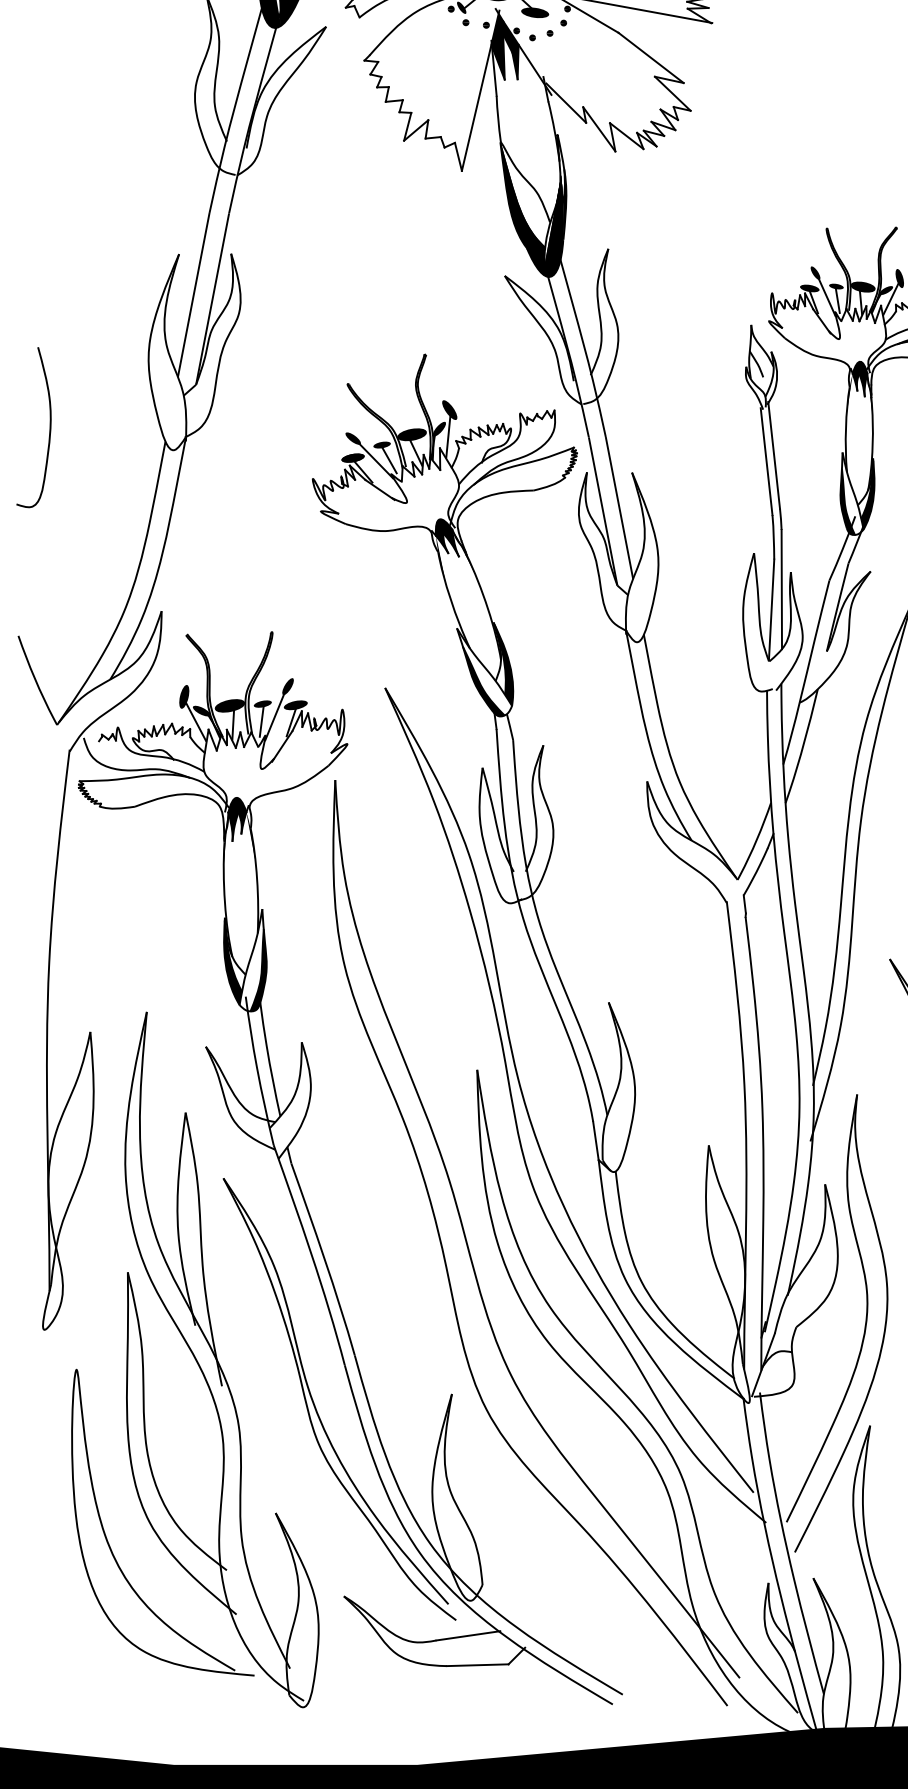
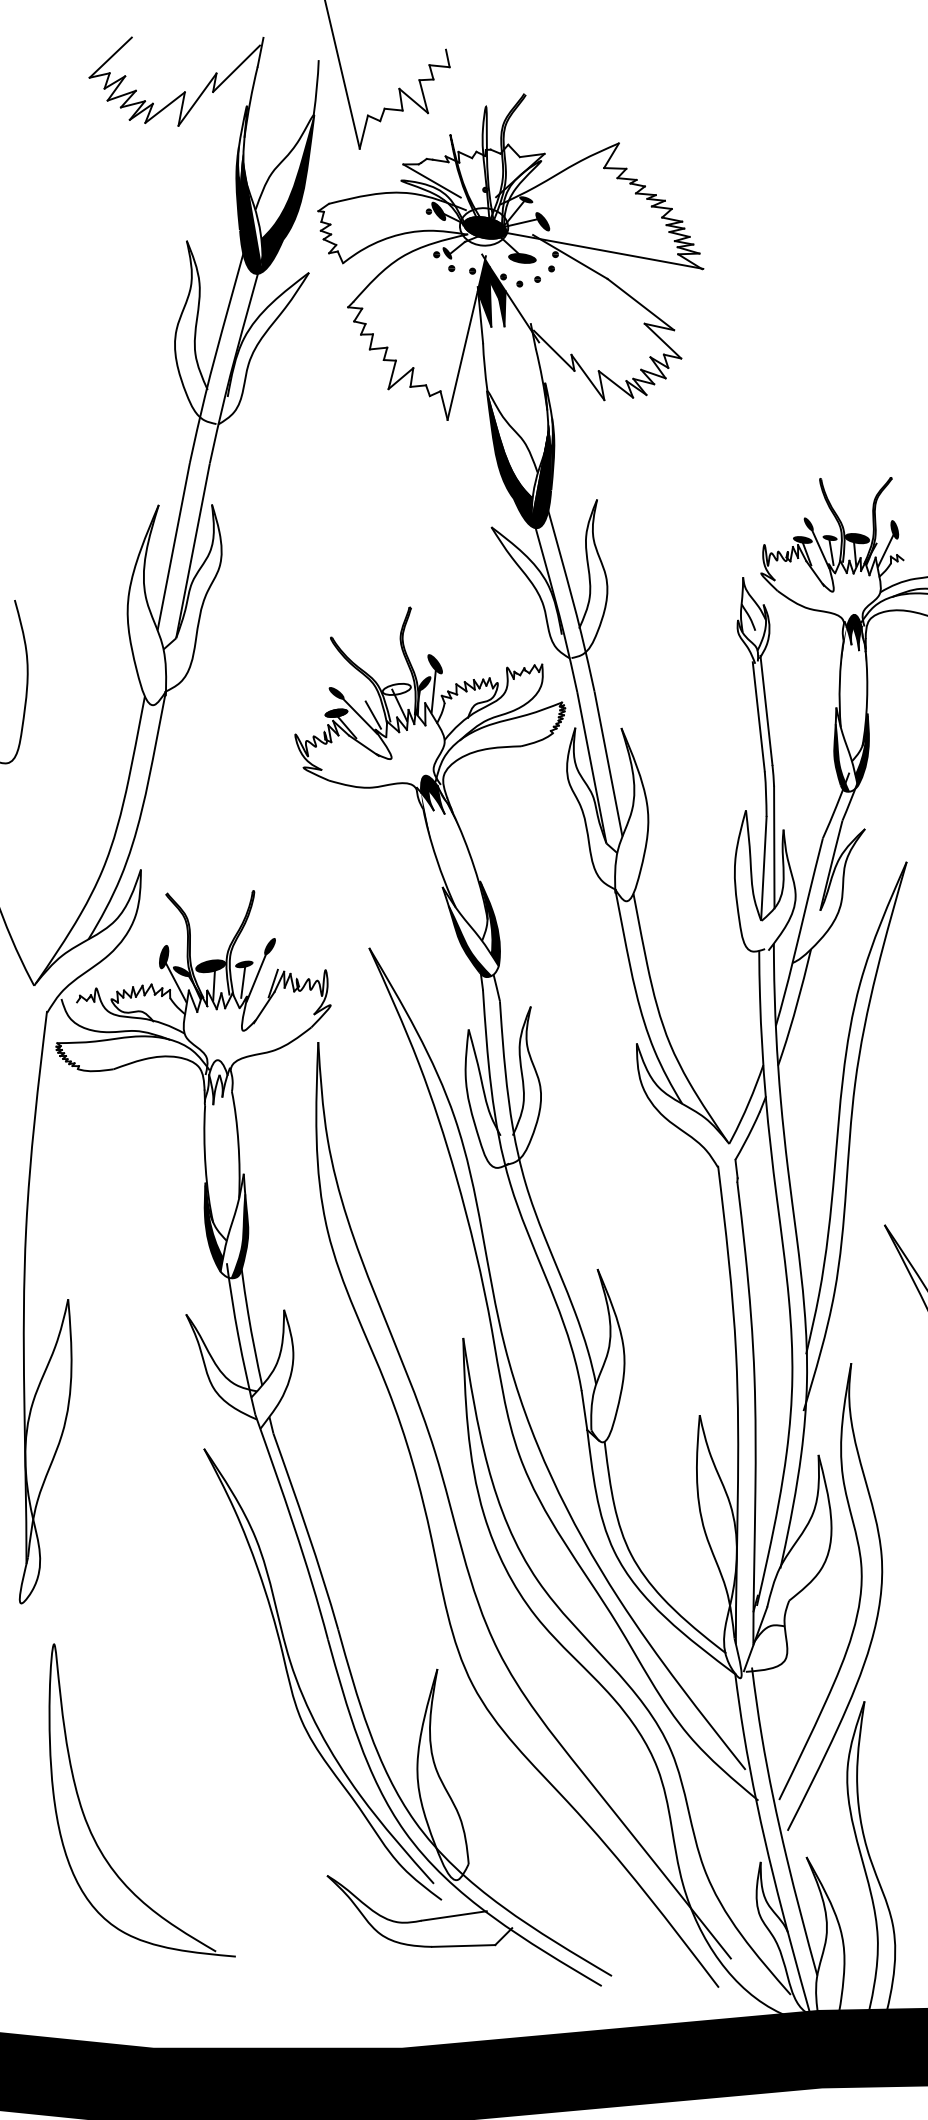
fill: (885, 289) -> (880, 541), removed
fill: (411, 433) -> (396, 688), removed
fill: (382, 444) -> (366, 699), removed
fill: (295, 705) -> (277, 965), removed
fill: (239, 831) -> (220, 1094), removed
part: (221, 1359) -> (202, 1633), removed

